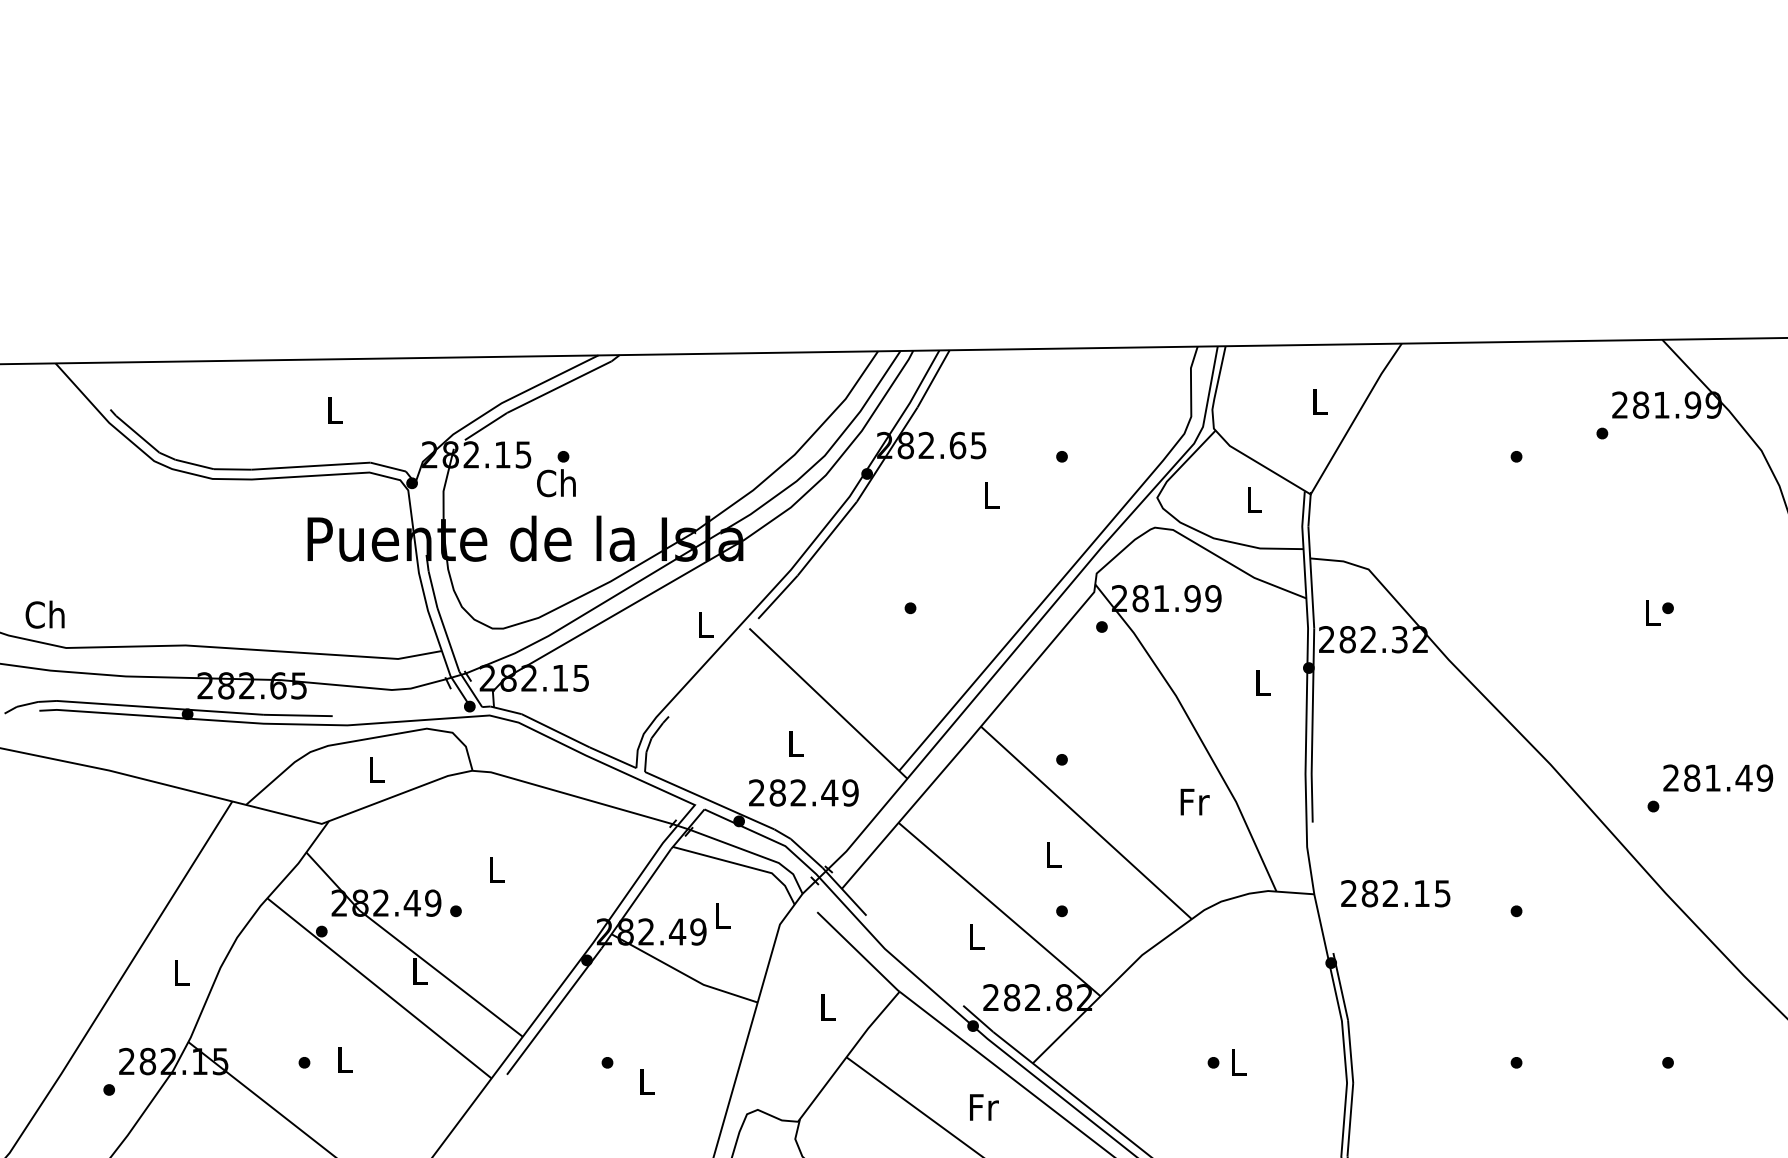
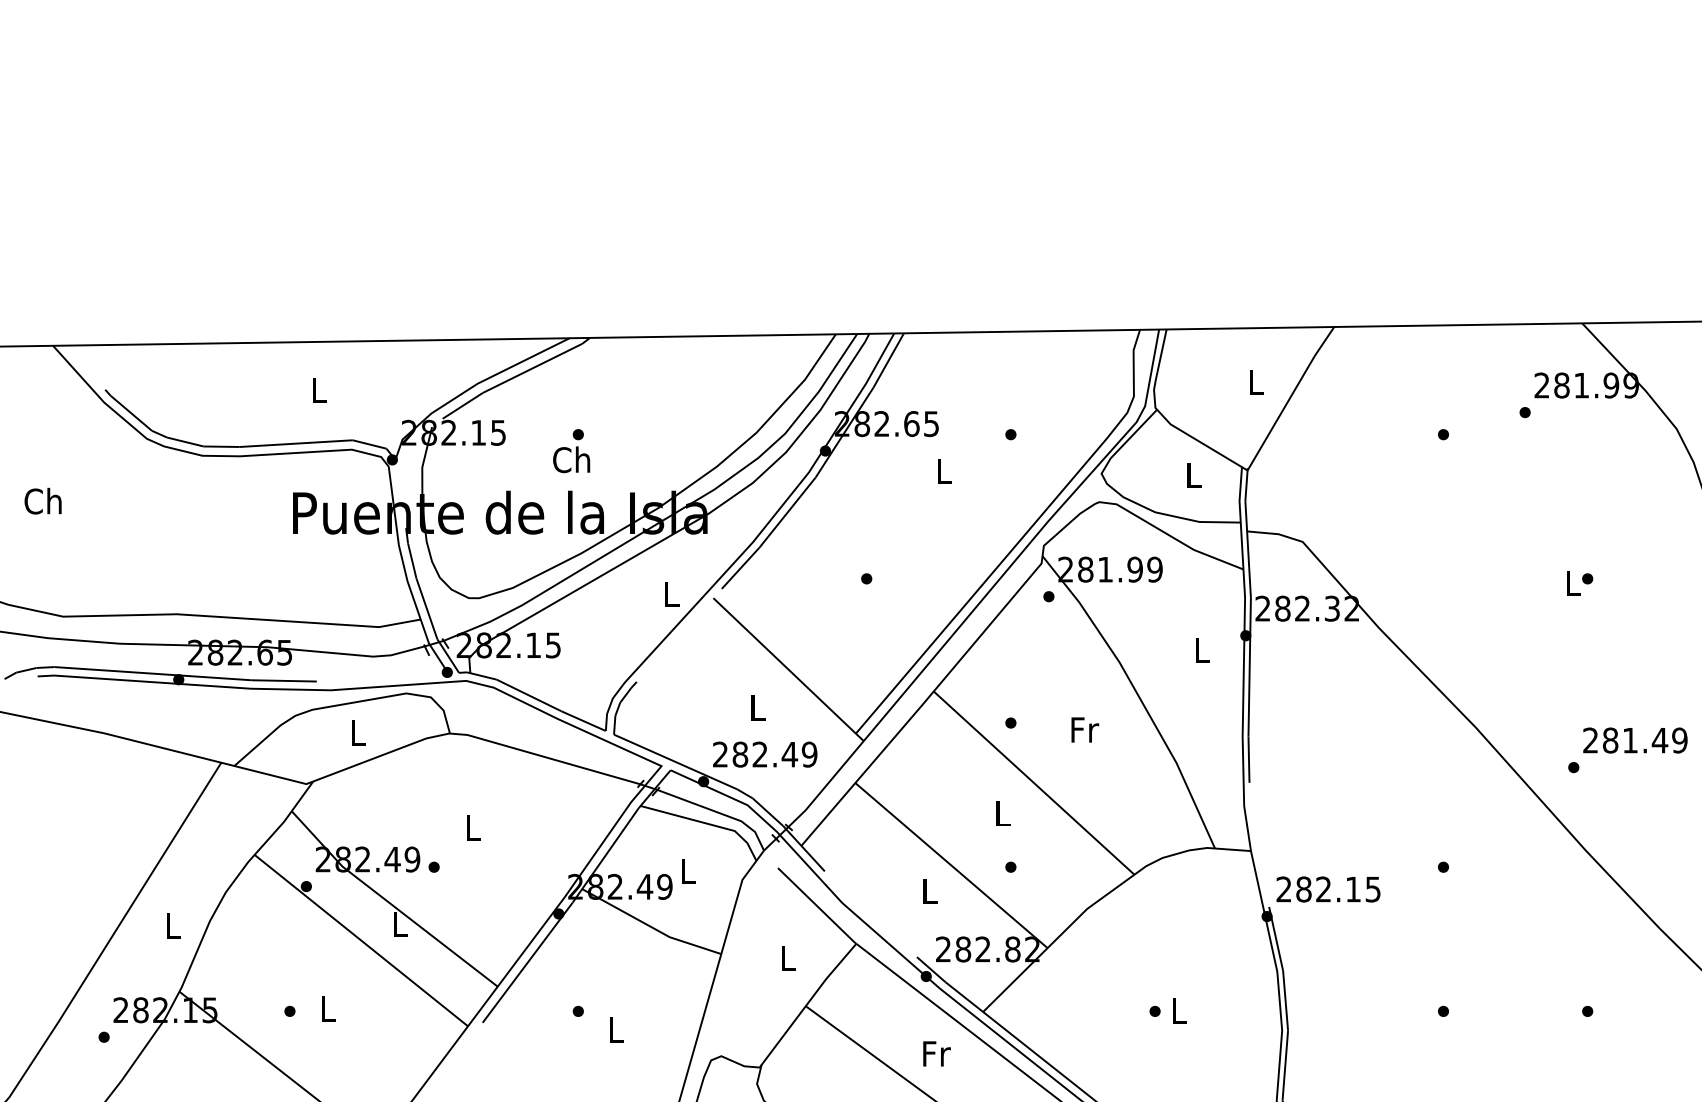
text: (556, 474) -> (571, 451), moved
text: (44, 614) -> (42, 501), moved
text: (1194, 801) -> (1084, 729), moved
text: (1395, 893) -> (1328, 889), moved

